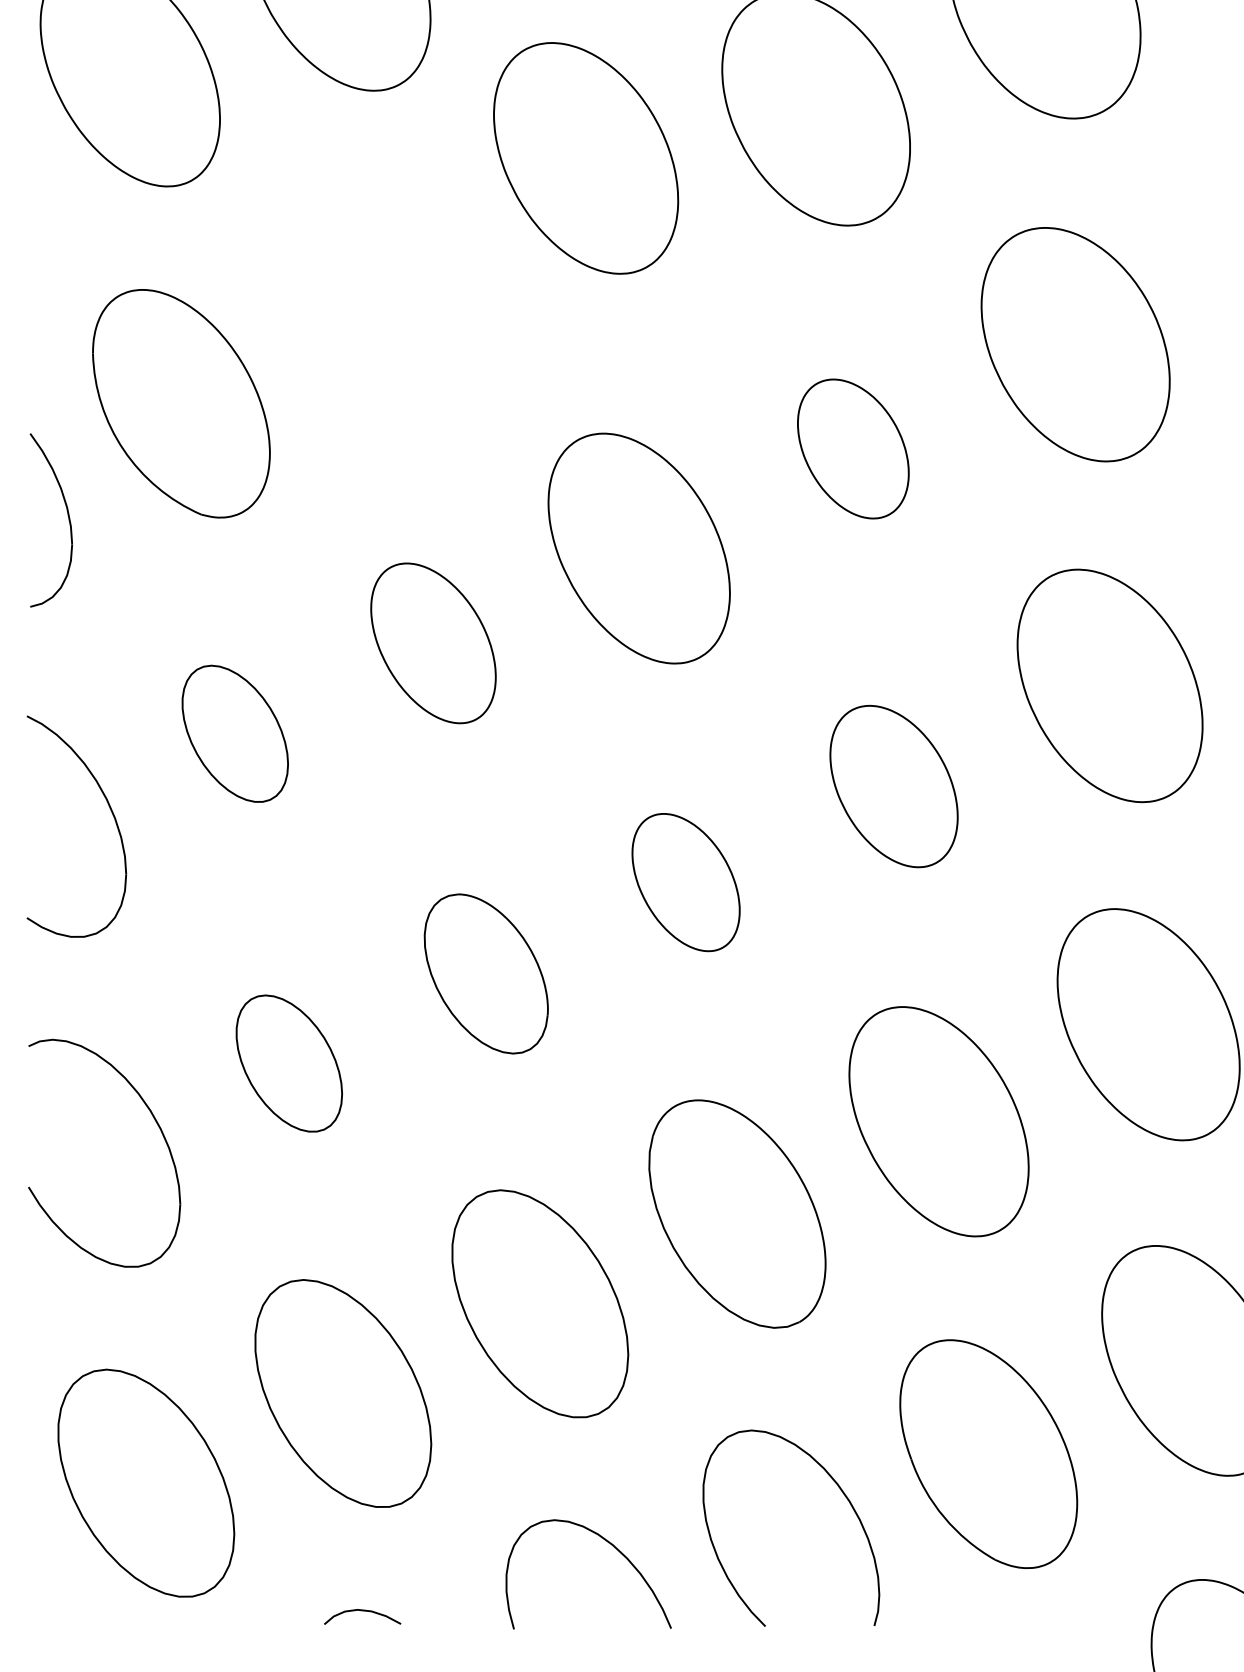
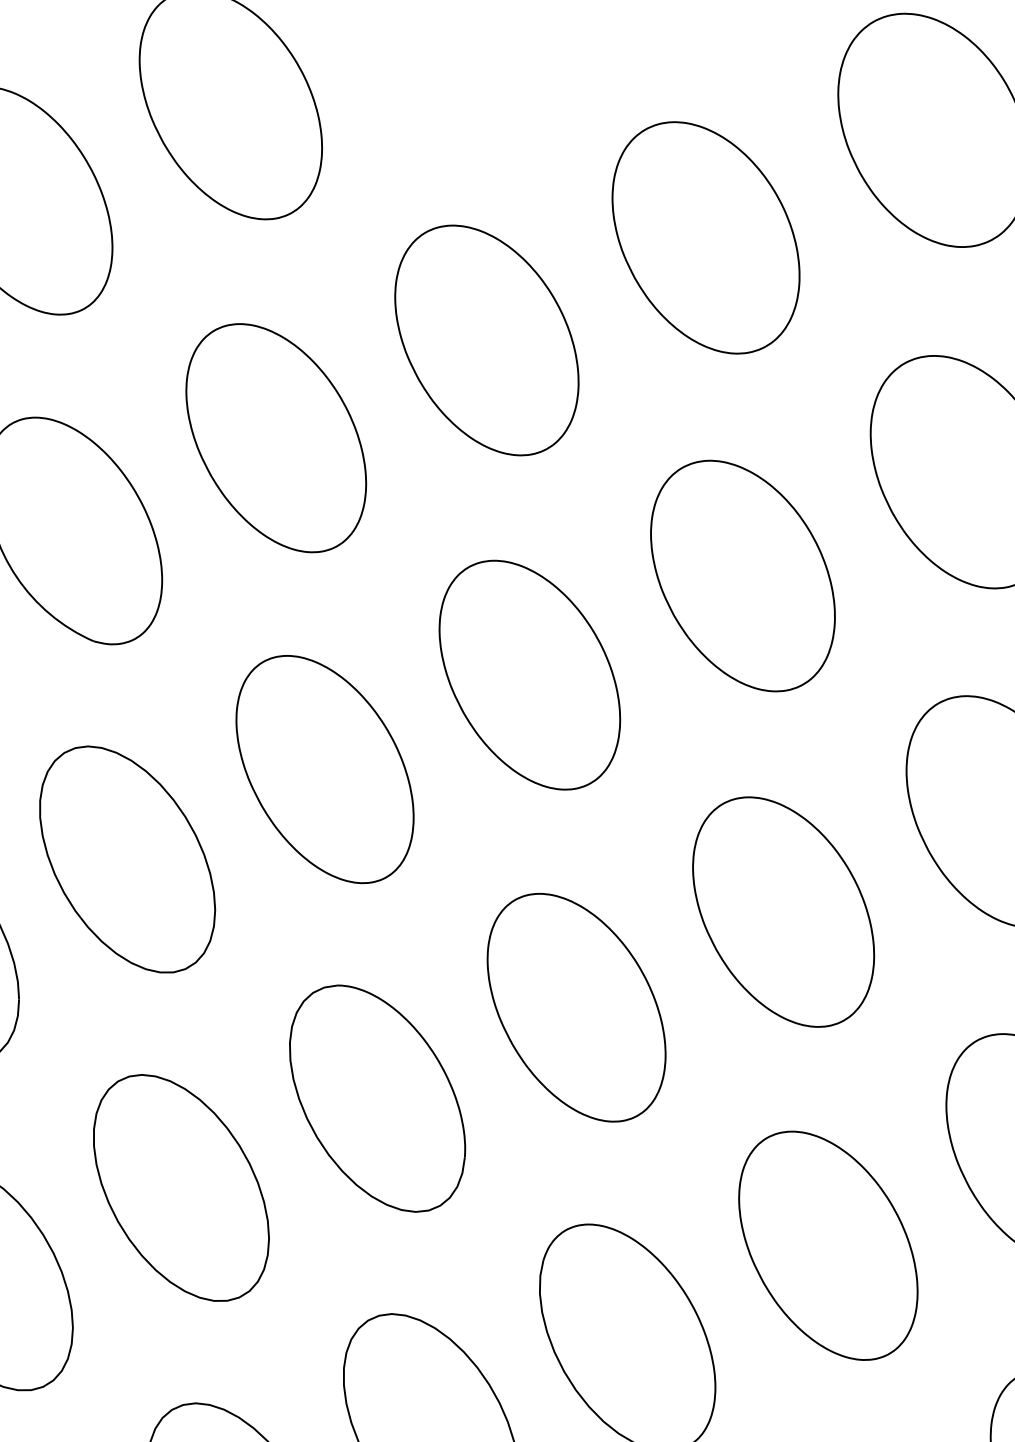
part: (586, 158) -> (487, 340), moved
part: (384, 310) -> (276, 438), added
part: (853, 448) -> (743, 575), size x1.67
part: (433, 643) -> (325, 769), size x1.43
part: (235, 733) -> (127, 859), size x1.67
part: (893, 786) -> (783, 912), size x1.43
part: (685, 882) -> (575, 1007), size x1.67
part: (486, 973) -> (377, 1098), size x1.43
part: (289, 1063) -> (181, 1187), size x1.67

